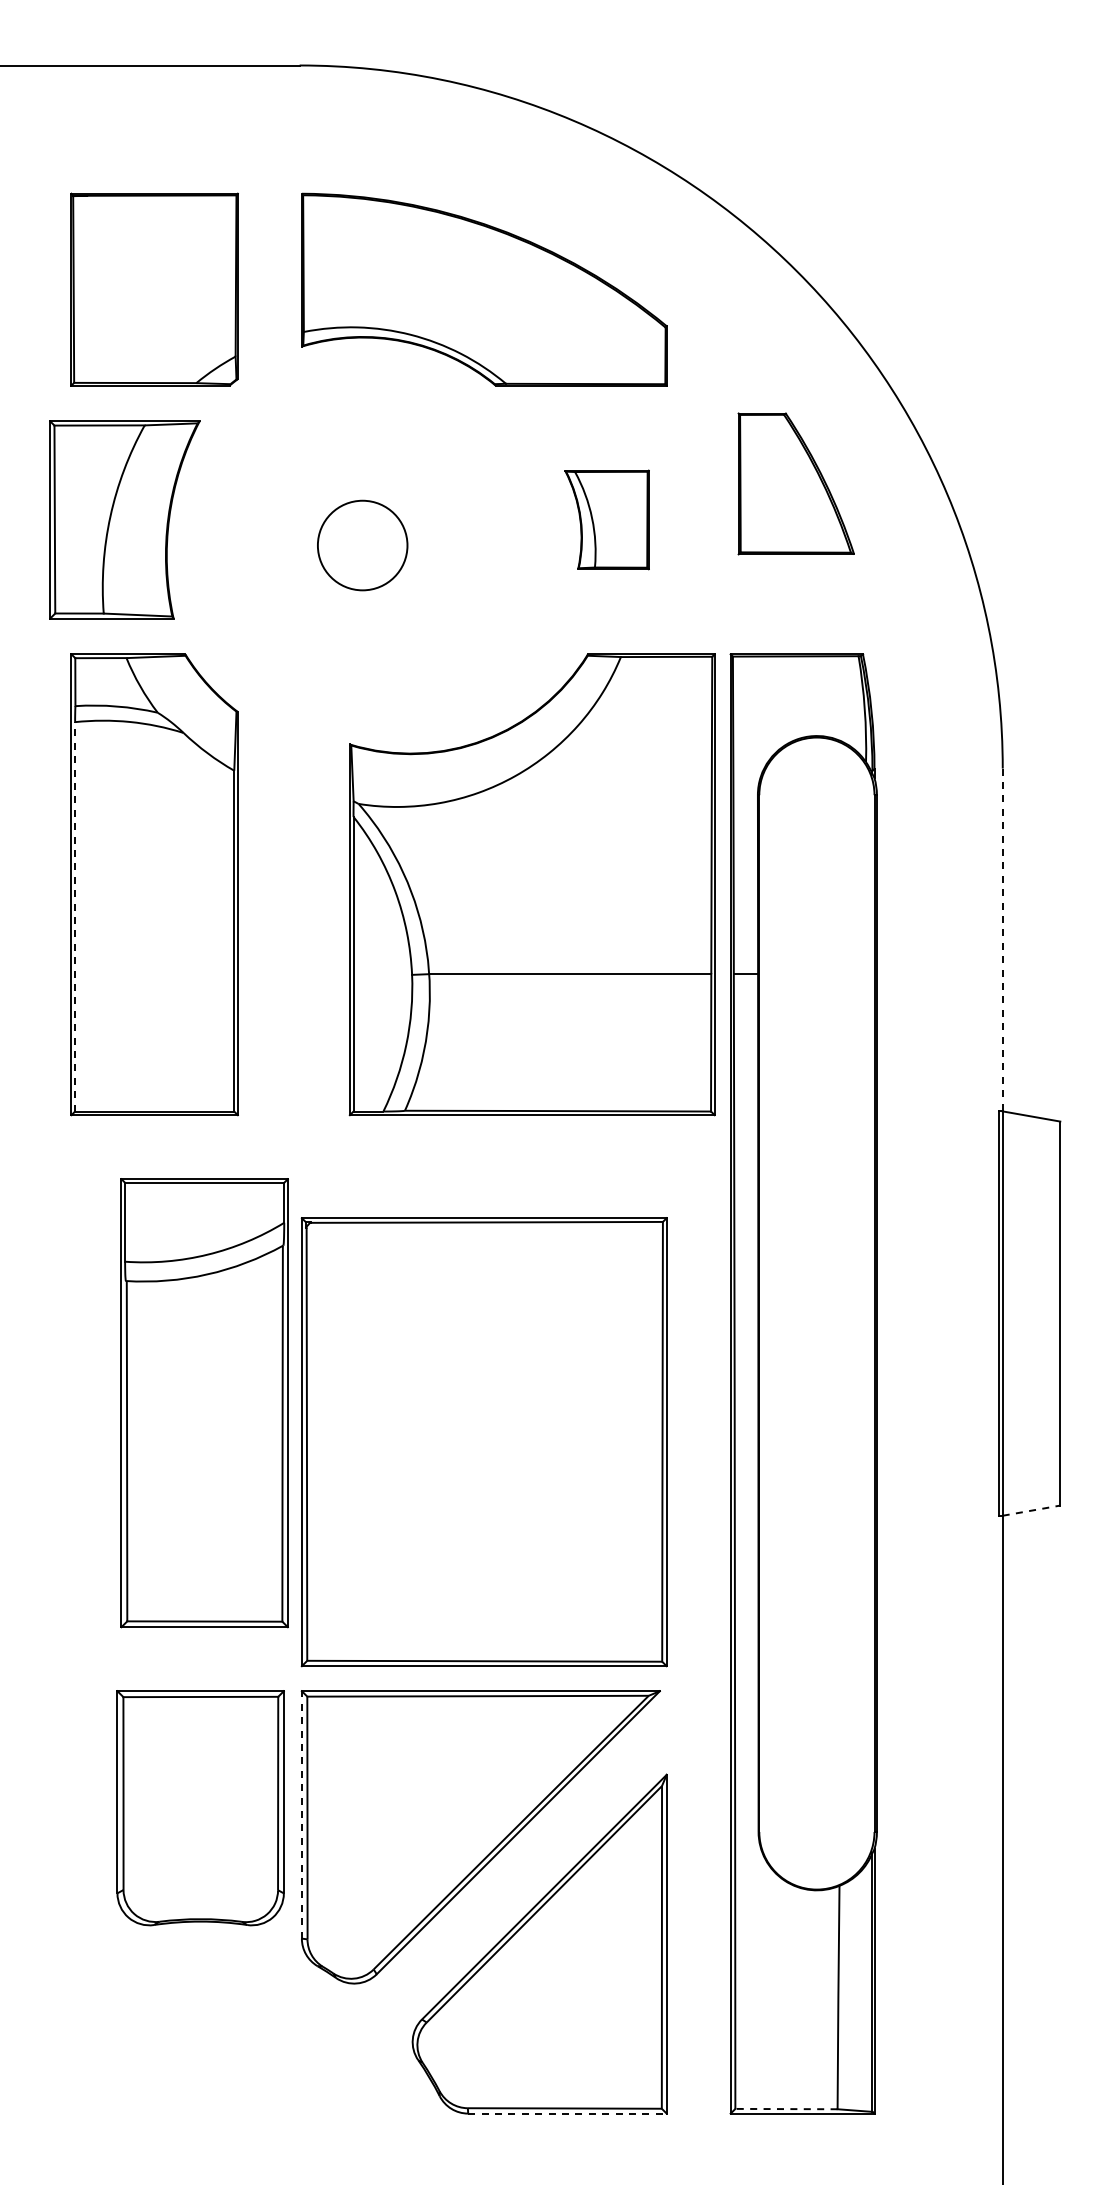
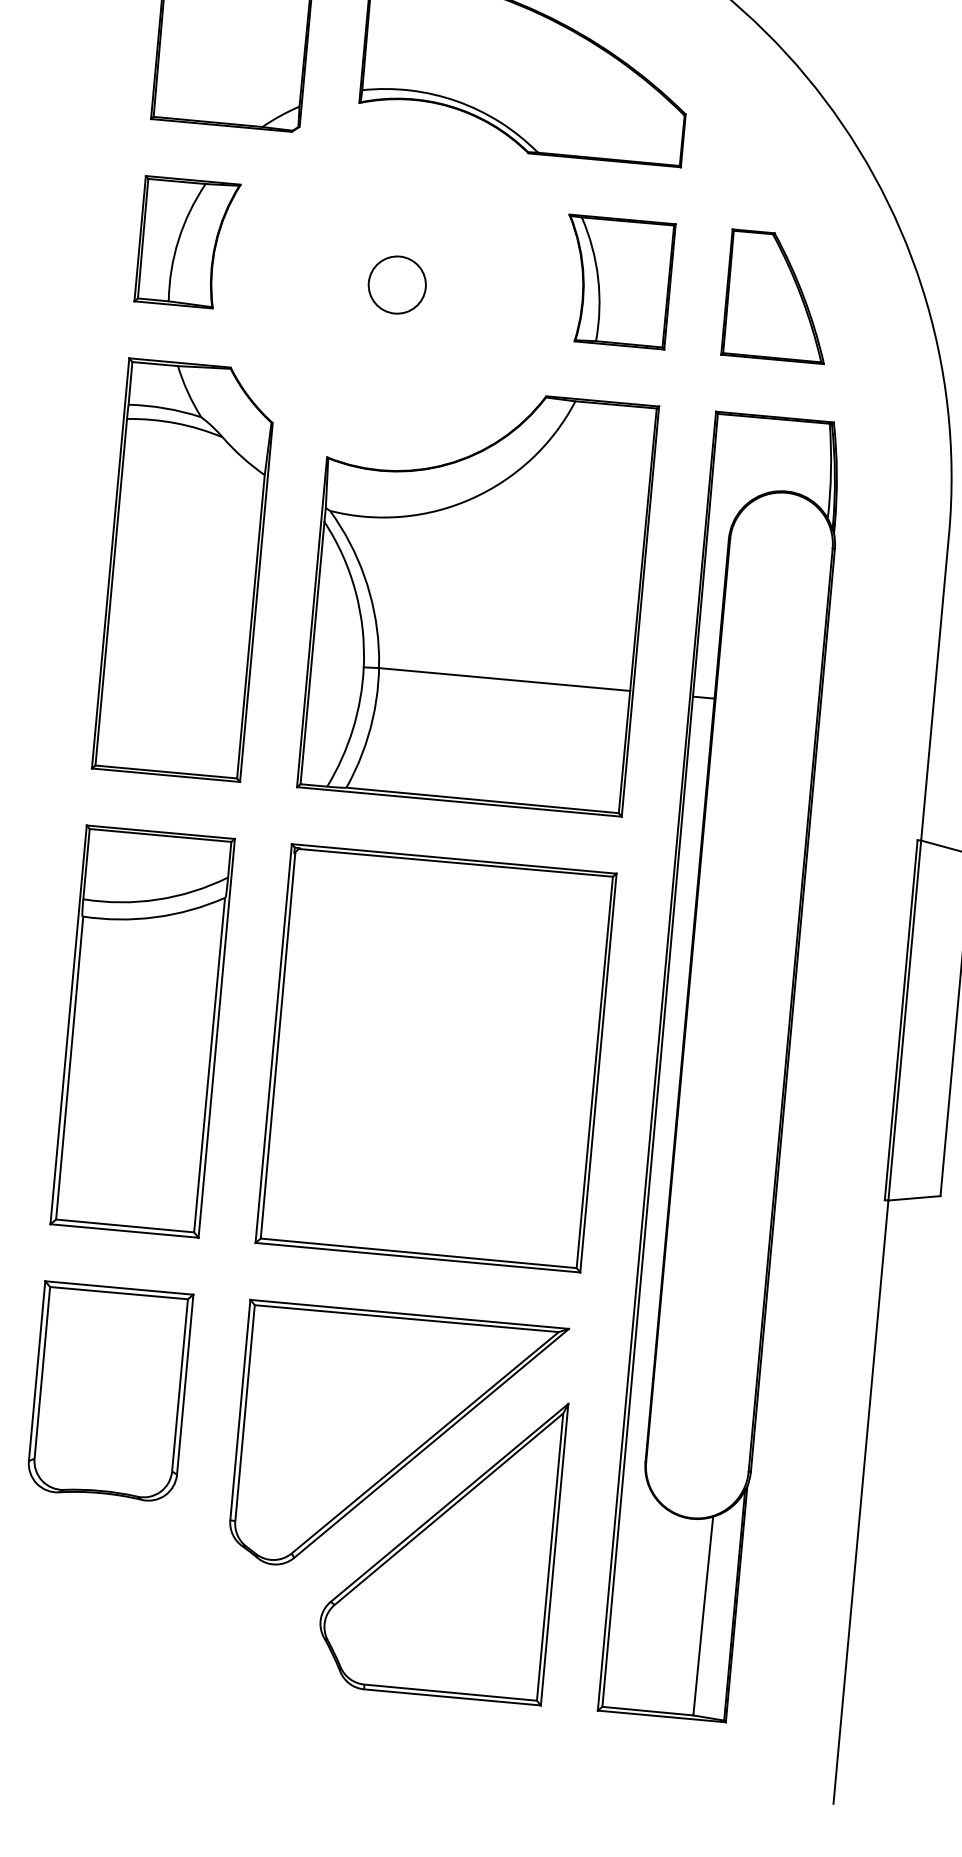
part: (795, 483) -> (777, 296), moved
part: (124, 519) -> (187, 242), size x0.71
part: (606, 519) -> (616, 281), size x1.43
circle: (362, 545) -> (397, 285), size x0.71
part: (531, 884) -> (477, 596), moved
line: (75, 916) -> (111, 591), dashed -> solid
line: (1002, 940) -> (934, 688), dashed -> solid
part: (204, 1403) -> (142, 1031), moved
part: (483, 1442) -> (435, 1058), moved
line: (1031, 1510) -> (914, 1198), dashed -> solid
part: (200, 1808) -> (109, 1392), moved
line: (301, 1814) -> (240, 1409), dashed -> solid
line: (785, 2109) -> (646, 1711), dashed -> solid
line: (567, 2113) -> (452, 1697), dashed -> solid

